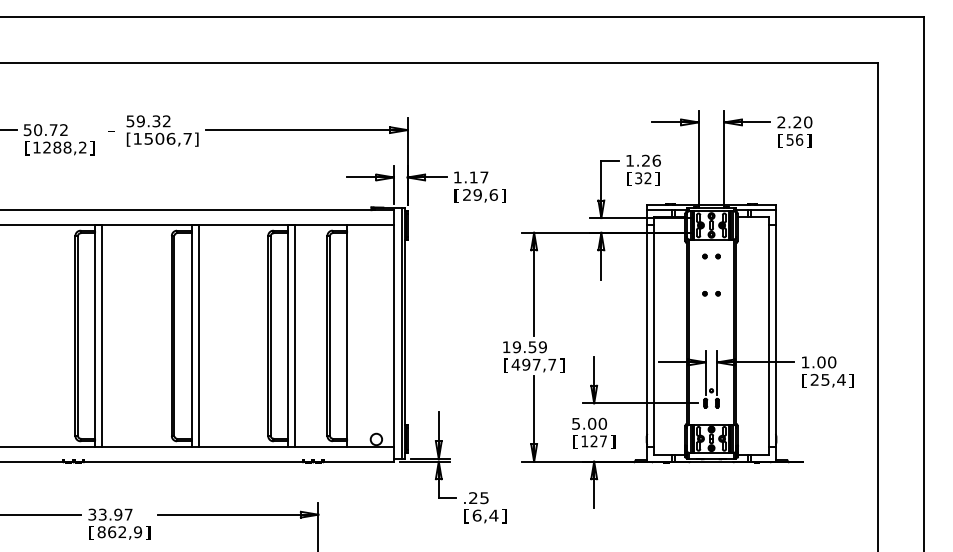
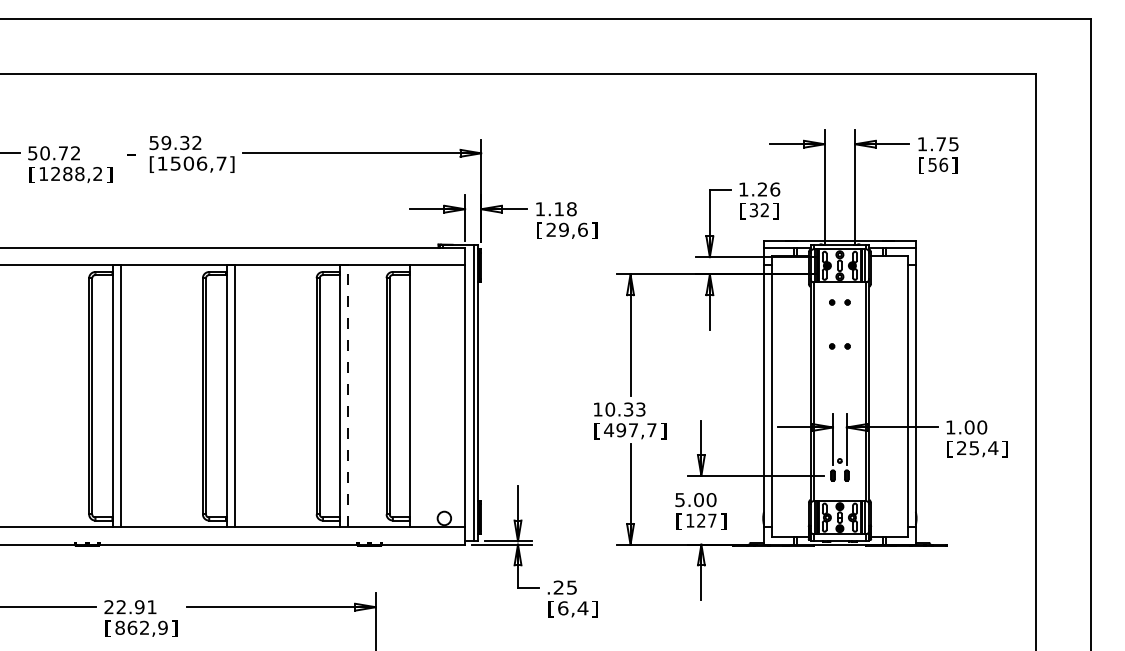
text: (794, 122) -> (937, 144), 2.20 -> 1.75
text: (484, 177) -> (571, 209), 1.17 -> 1.18
line: (295, 335) -> (348, 395), solid -> dashed
text: (529, 347) -> (625, 409), 19.59 -> 10.33
text: (110, 514) -> (130, 606), 33.97 -> 22.91

